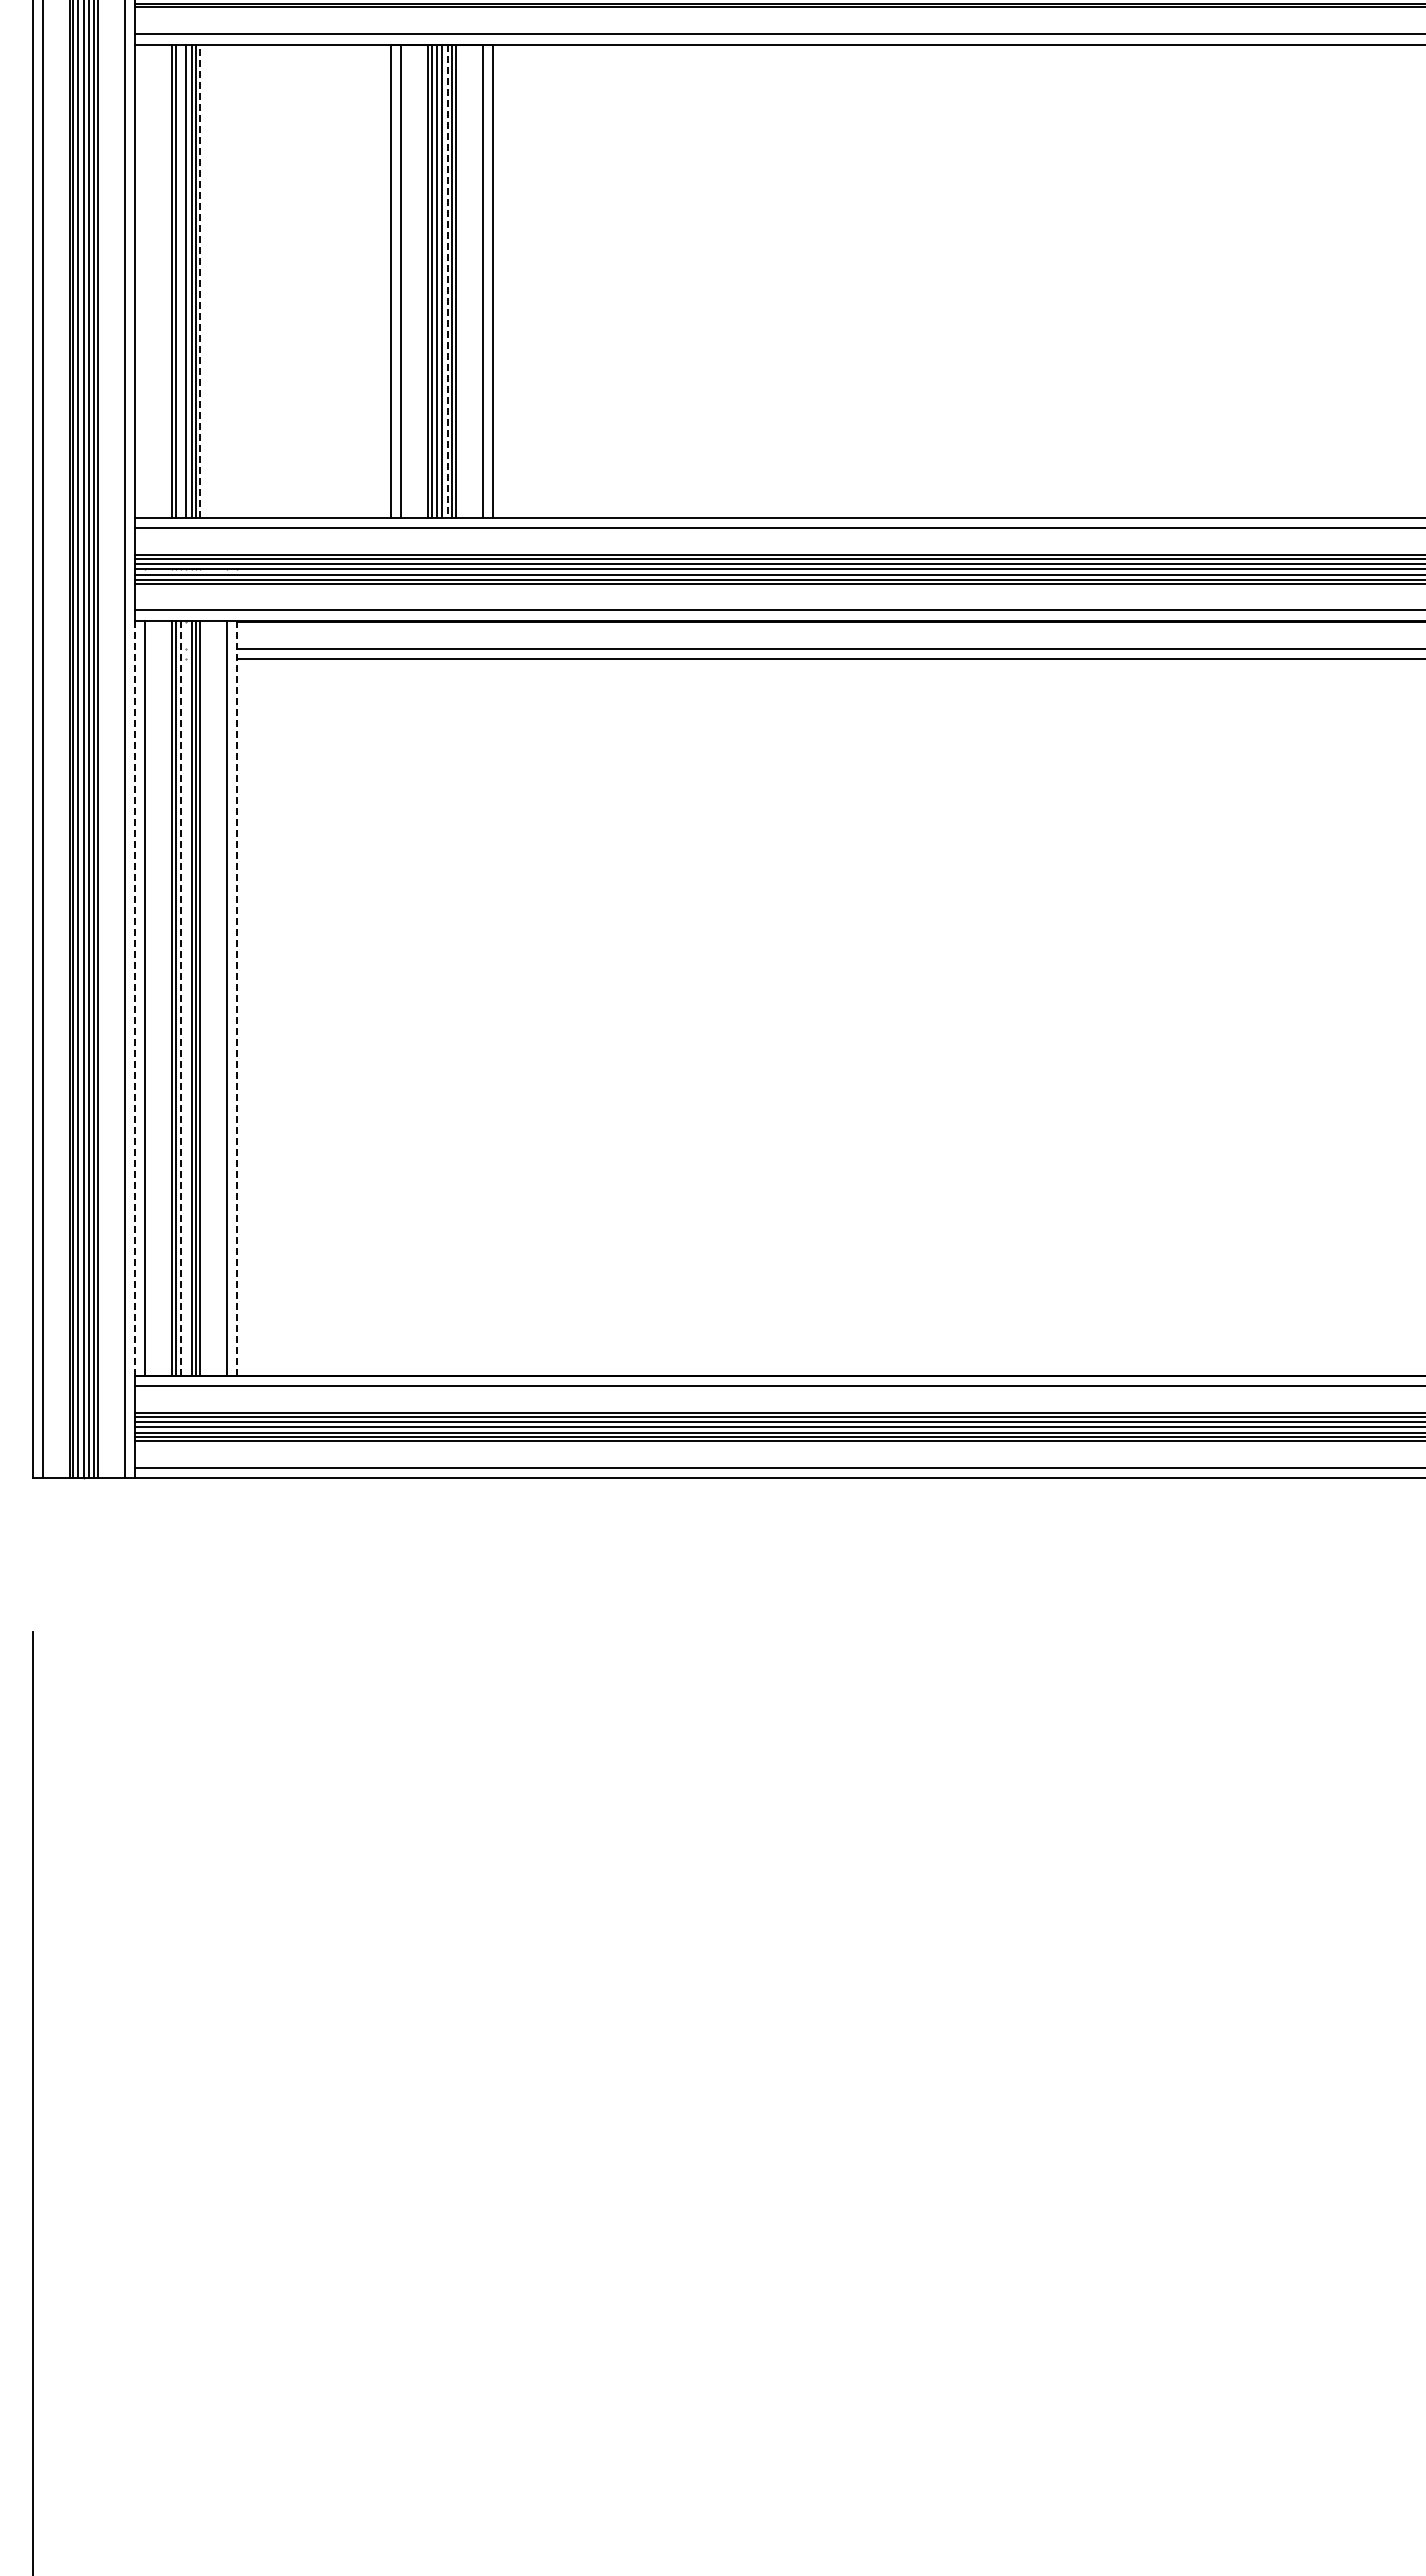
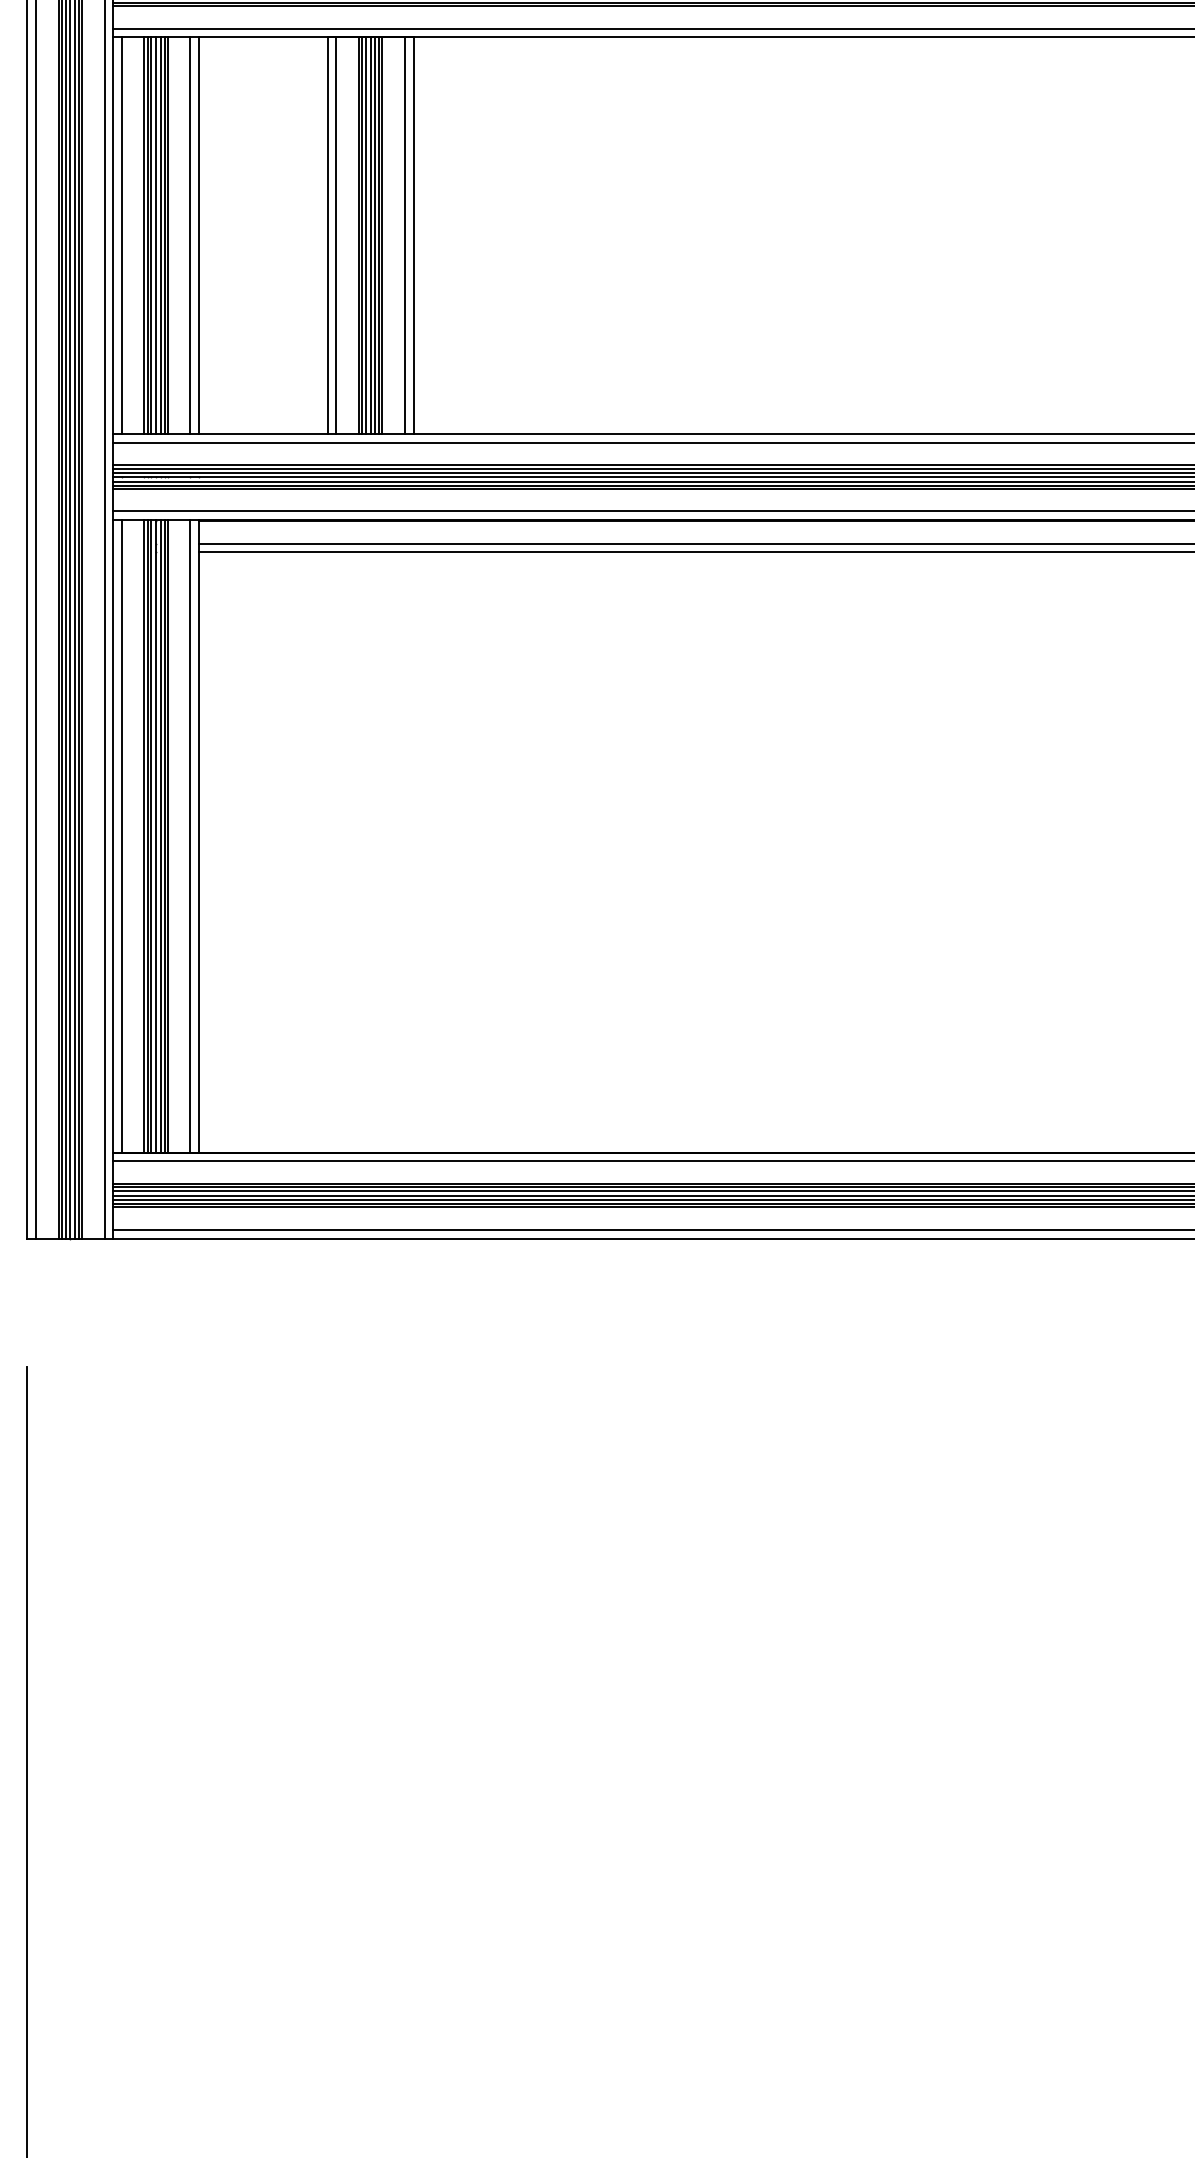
line: (145, 281) -> (122, 235), added
line: (180, 281) -> (151, 235), added
line: (200, 281) -> (168, 235), dashed -> solid
line: (227, 281) -> (190, 235), added
line: (237, 281) -> (199, 235), added
line: (447, 281) -> (375, 235), dashed -> solid
line: (134, 998) -> (112, 836), dashed -> solid
line: (180, 998) -> (151, 836), dashed -> solid
line: (186, 998) -> (156, 836), added
line: (237, 998) -> (199, 836), dashed -> solid

